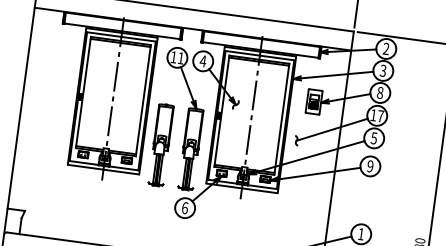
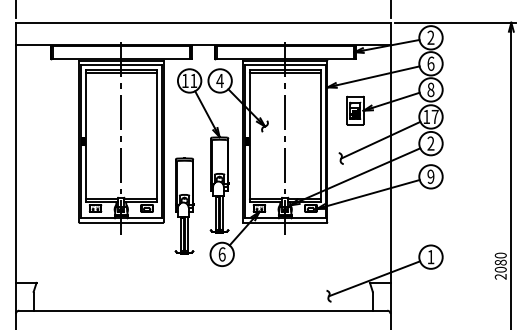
text: (382, 70) -> (430, 63), 3 -> 6
text: (373, 138) -> (430, 143), 5 -> 2
part: (161, 144) -> (184, 205), moved

